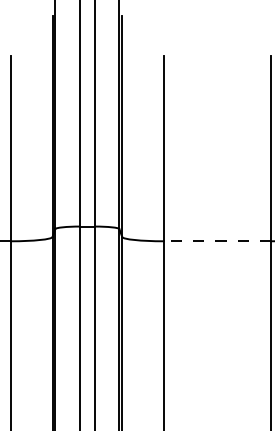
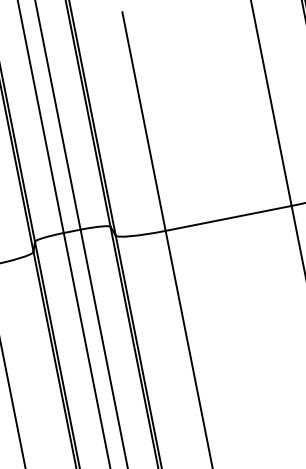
line: (216, 241) -> (227, 218), dashed -> solid

